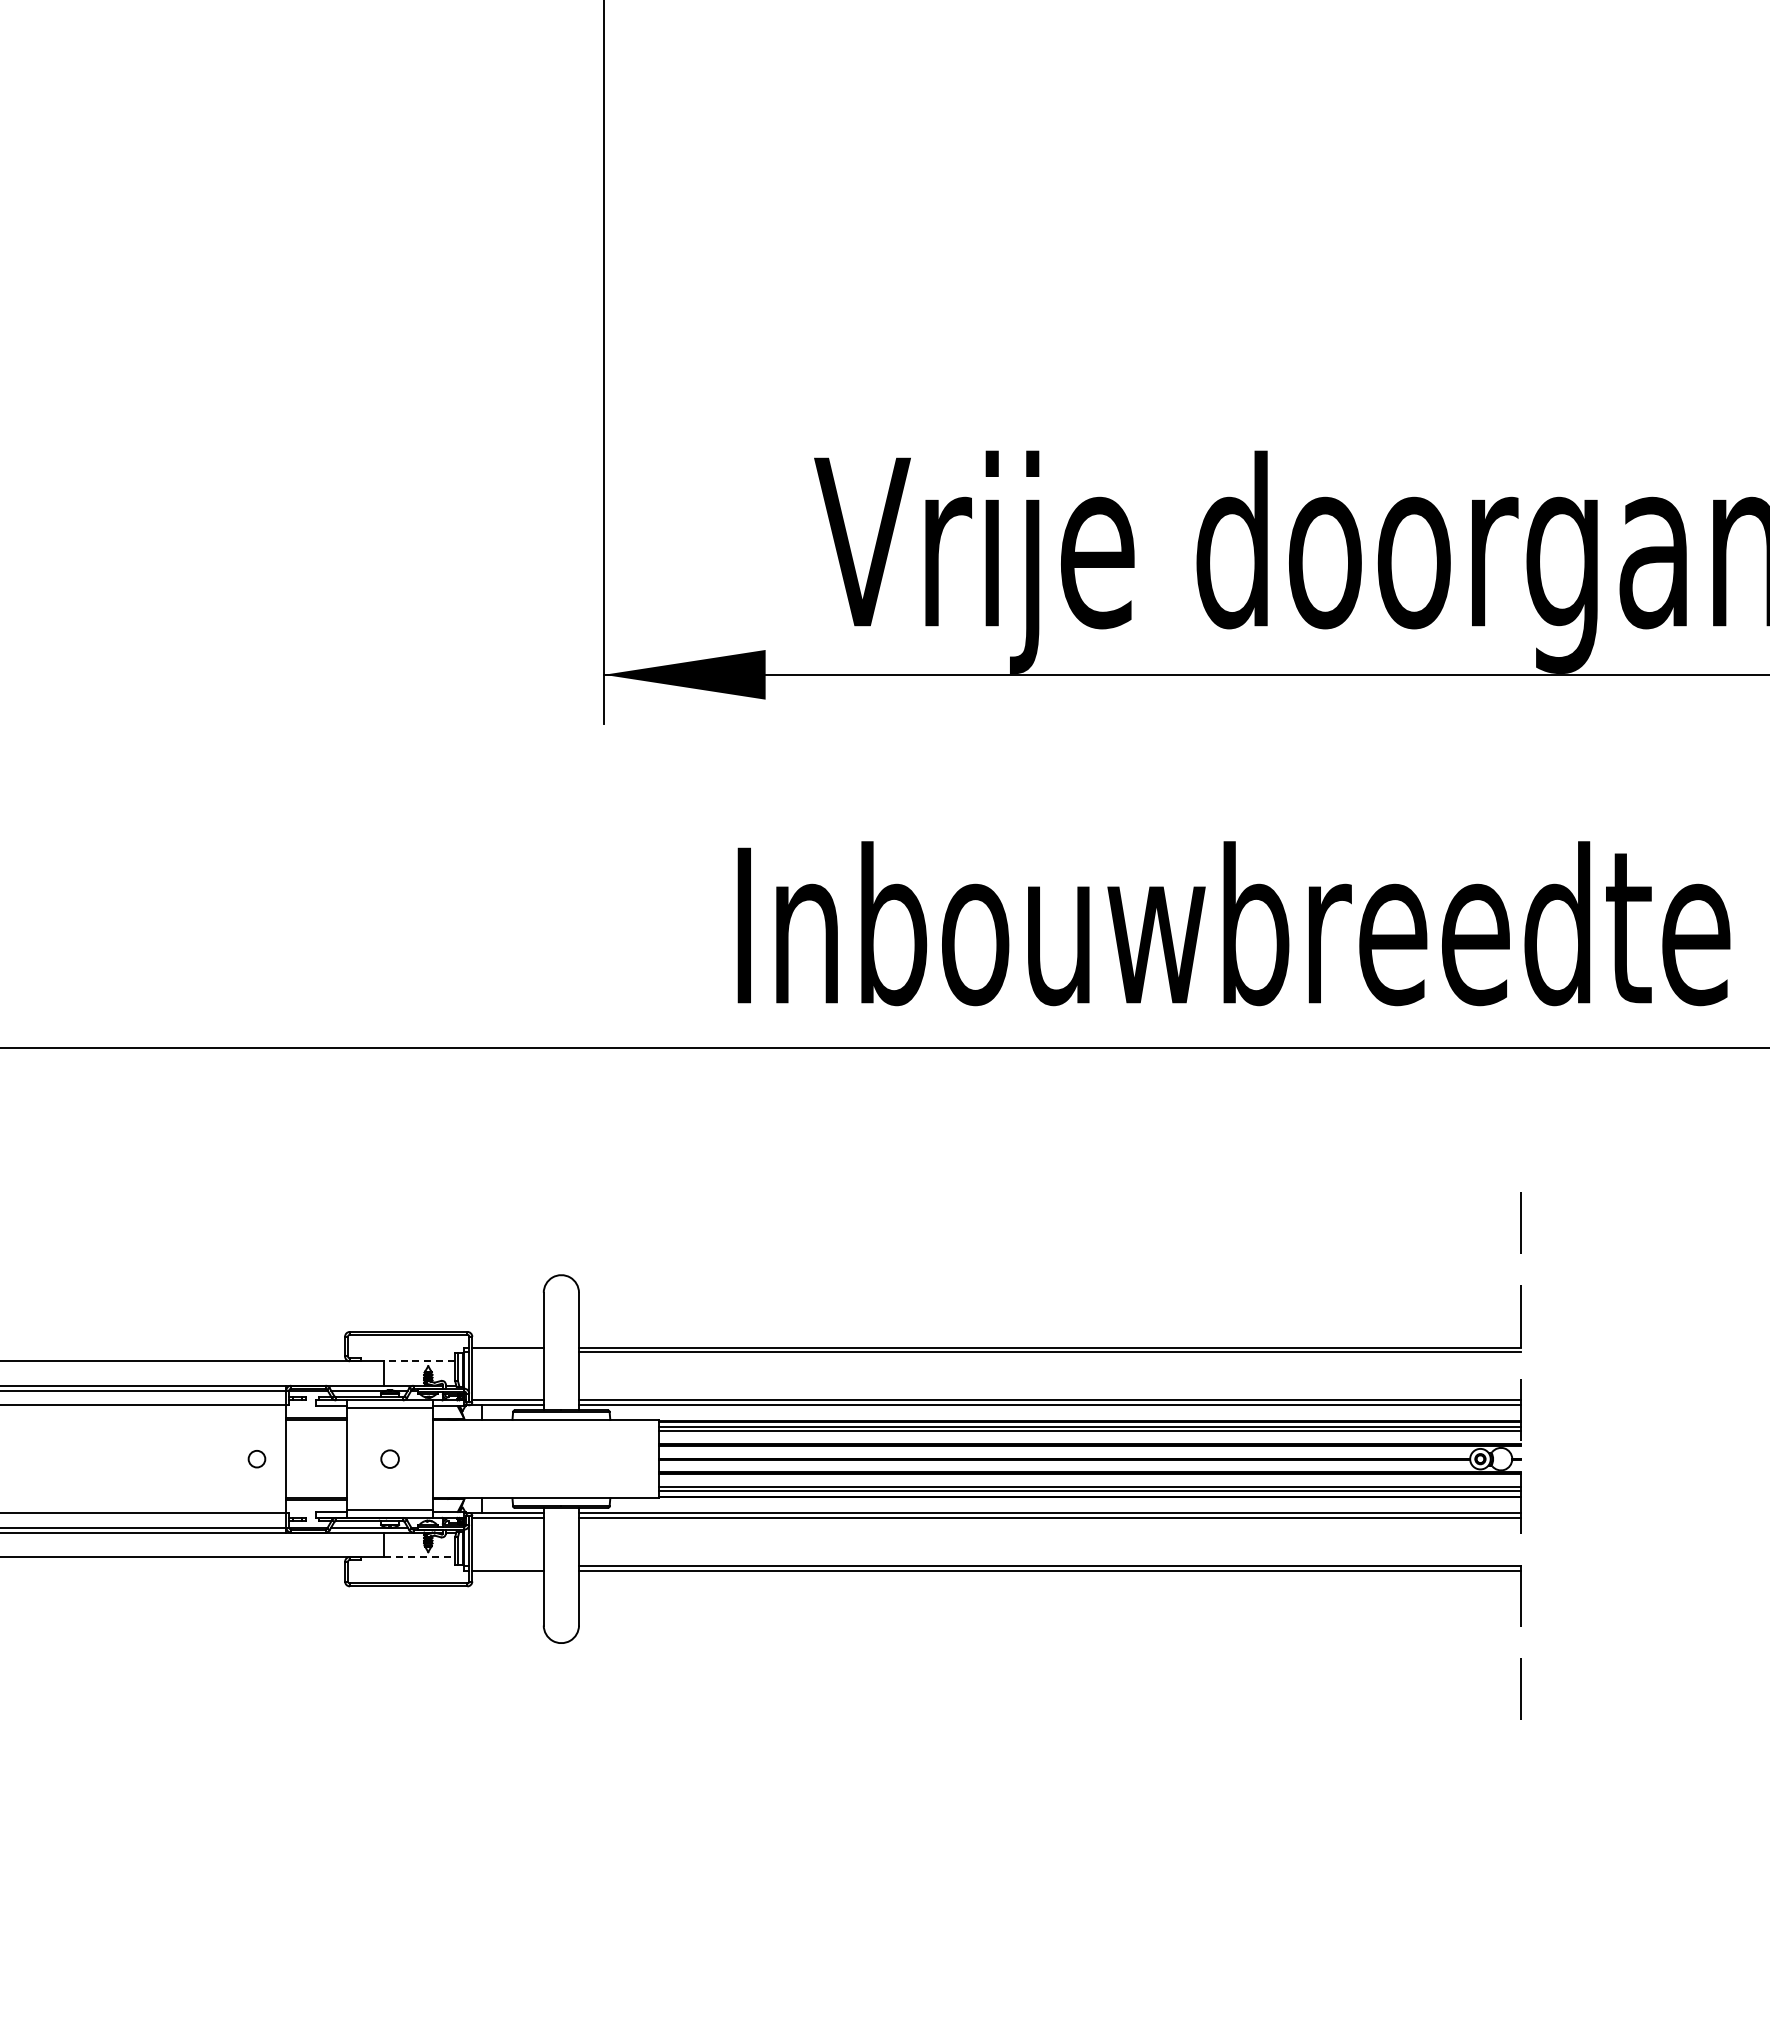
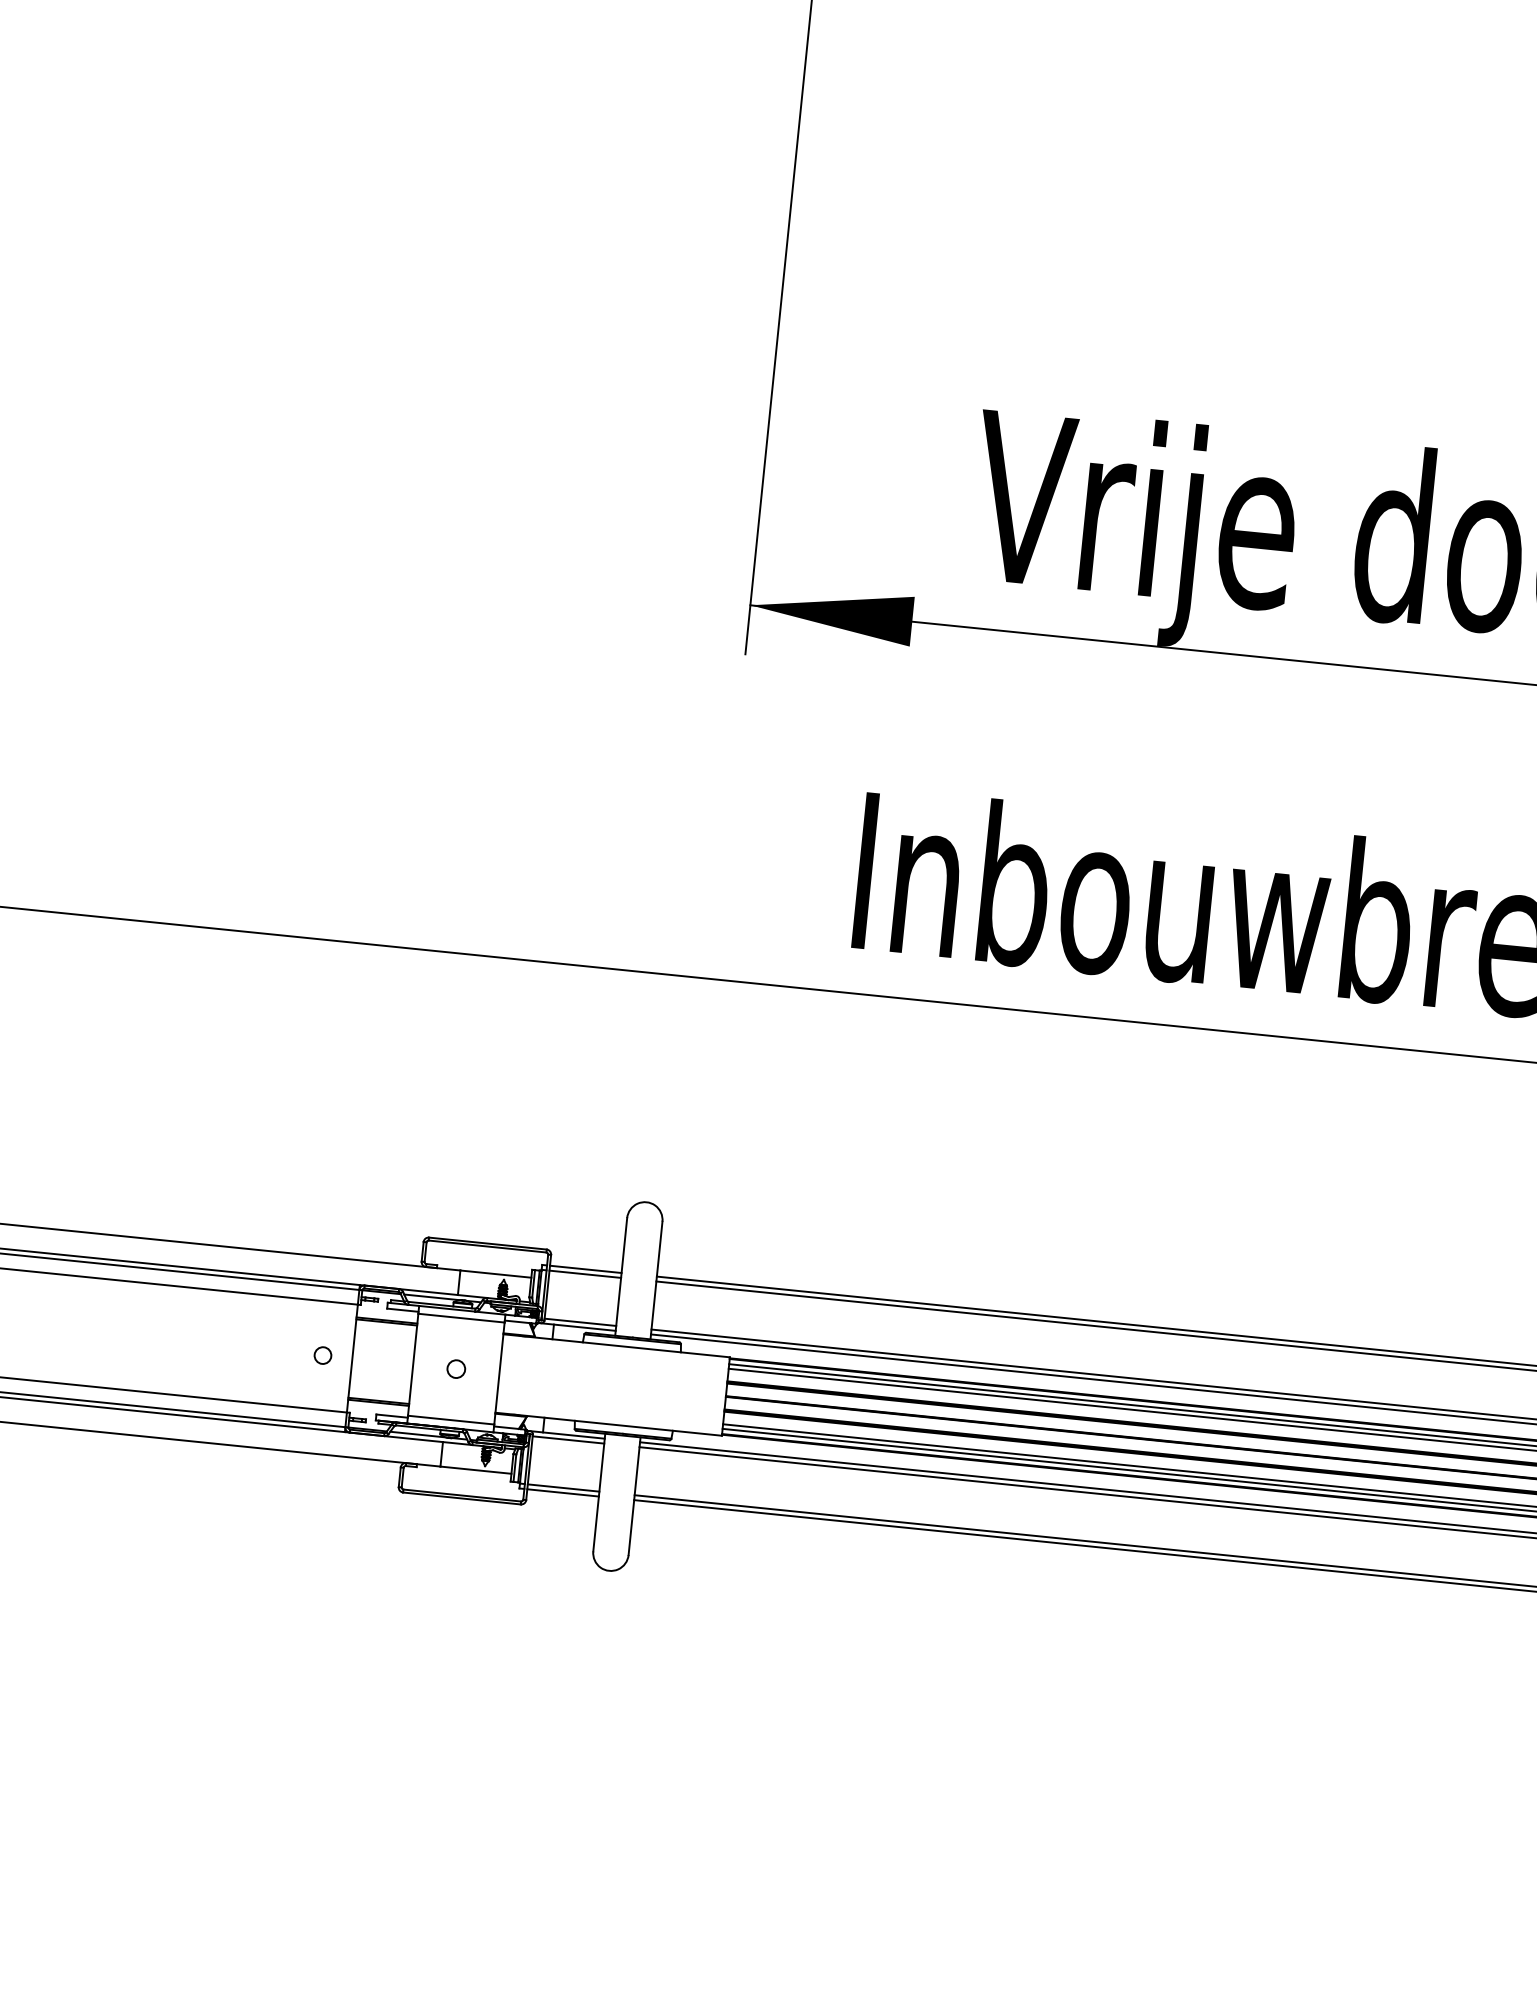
line: (507, 1352) -> (584, 1274), added
line: (419, 1361) -> (495, 1274), dashed -> solid
line: (420, 1557) -> (476, 1470), dashed -> solid
line: (507, 1565) -> (563, 1487), added

